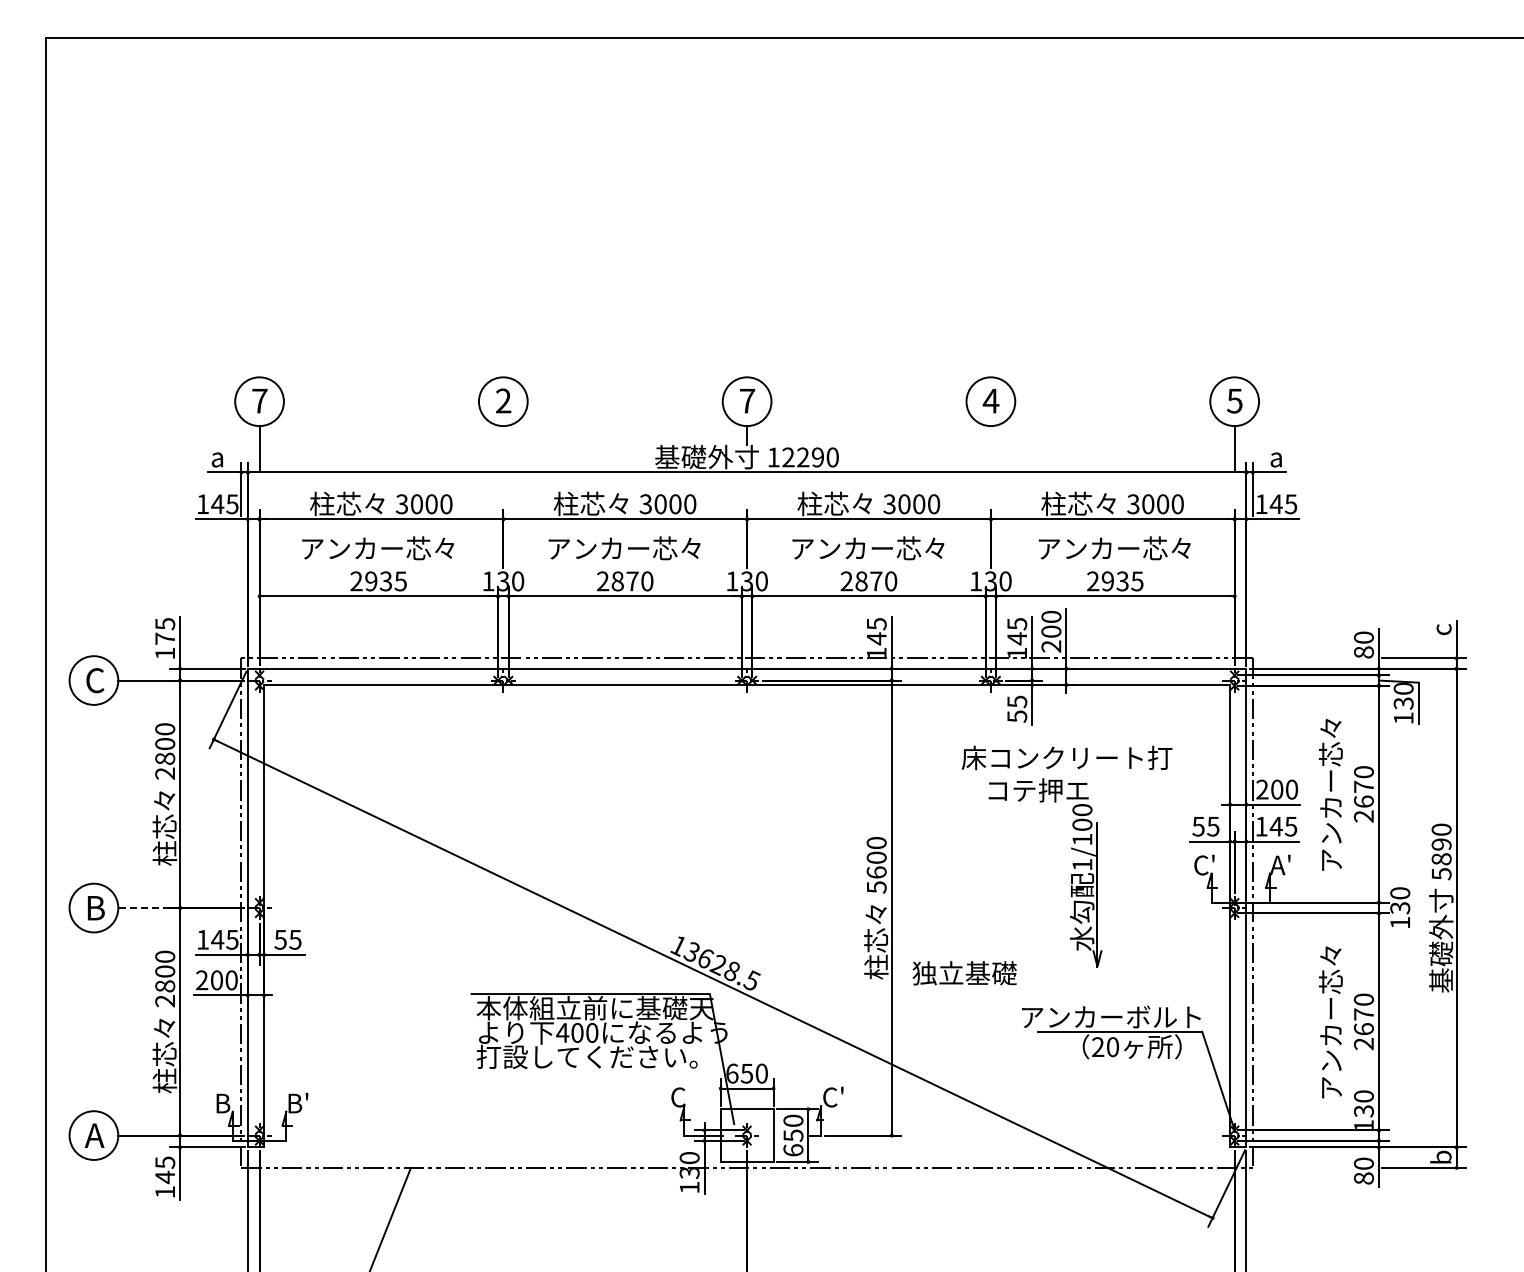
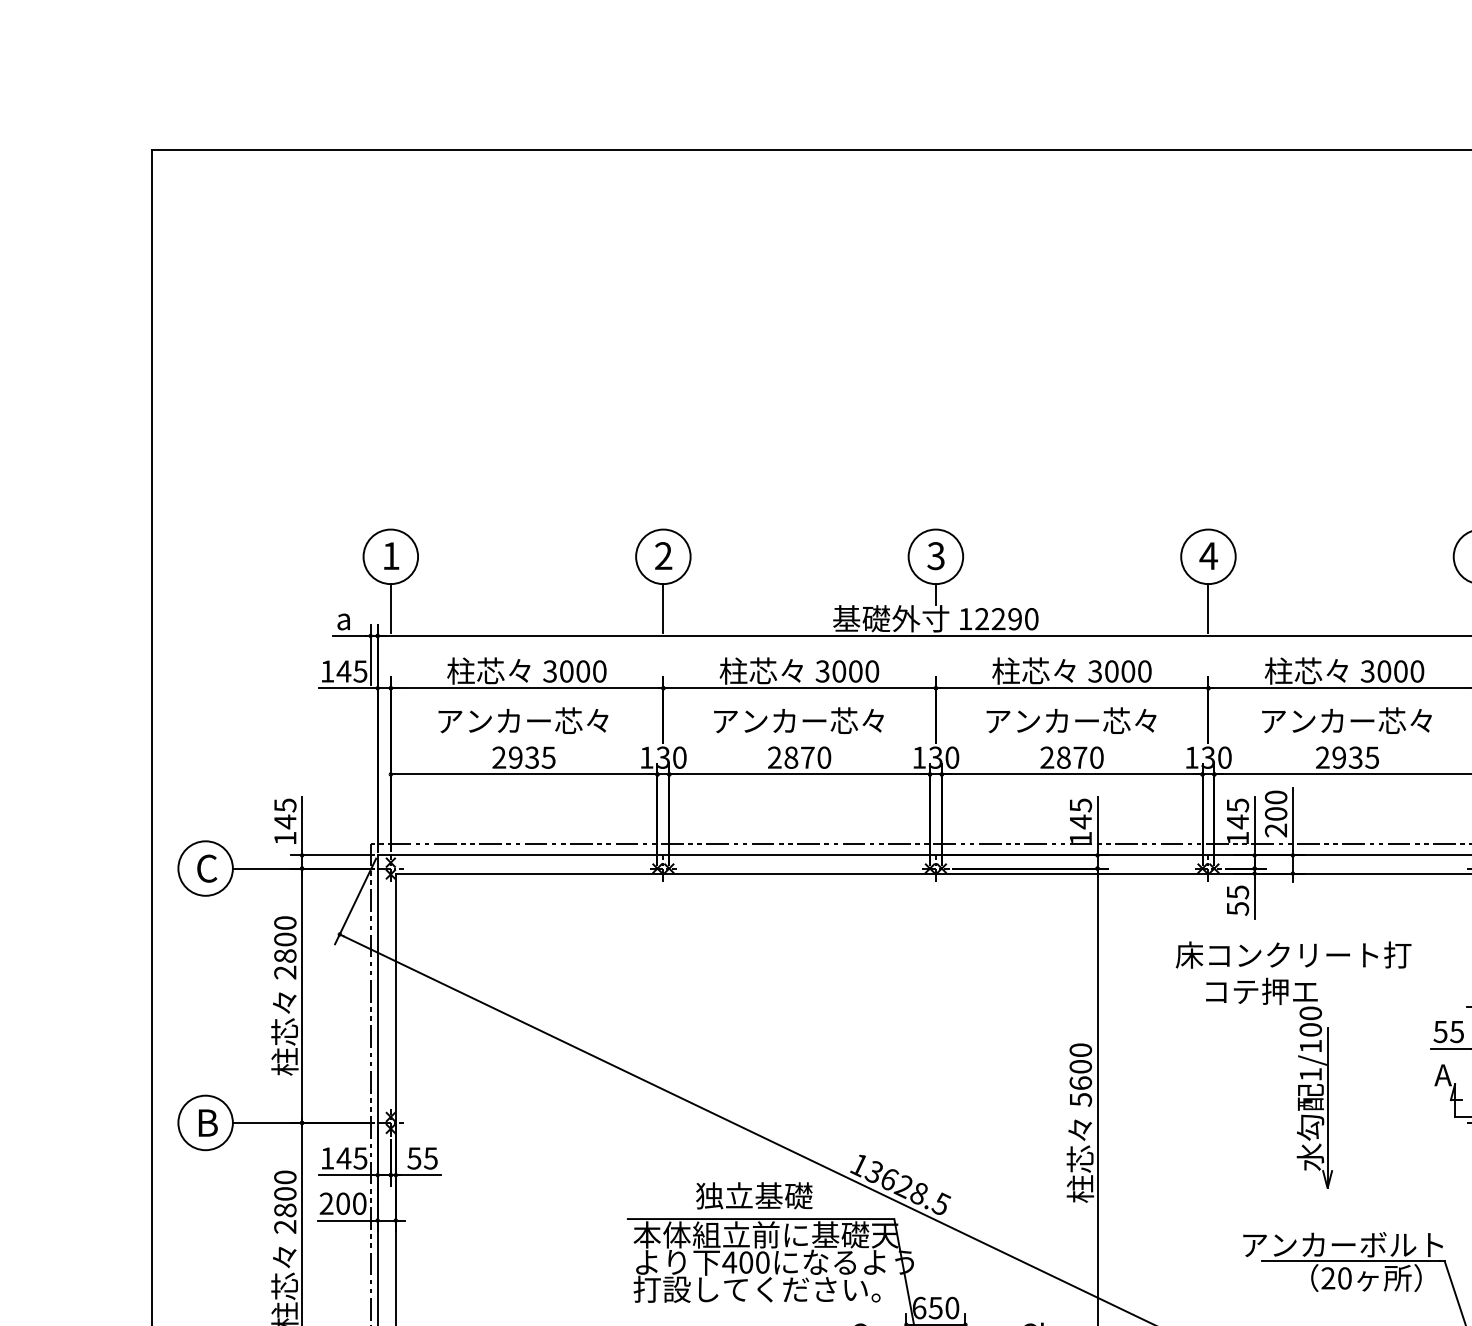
text: (259, 400) -> (390, 555), 7 -> 1
text: (747, 400) -> (936, 555), 7 -> 3
line: (503, 448) -> (663, 609), added
line: (990, 448) -> (1208, 609), added
text: (164, 638) -> (284, 821), 175 -> 145
text: (1203, 864) -> (1446, 1074), C' -> A
line: (143, 908) -> (261, 1123), dashed -> solid
text: (964, 973) -> (754, 1196), moved

